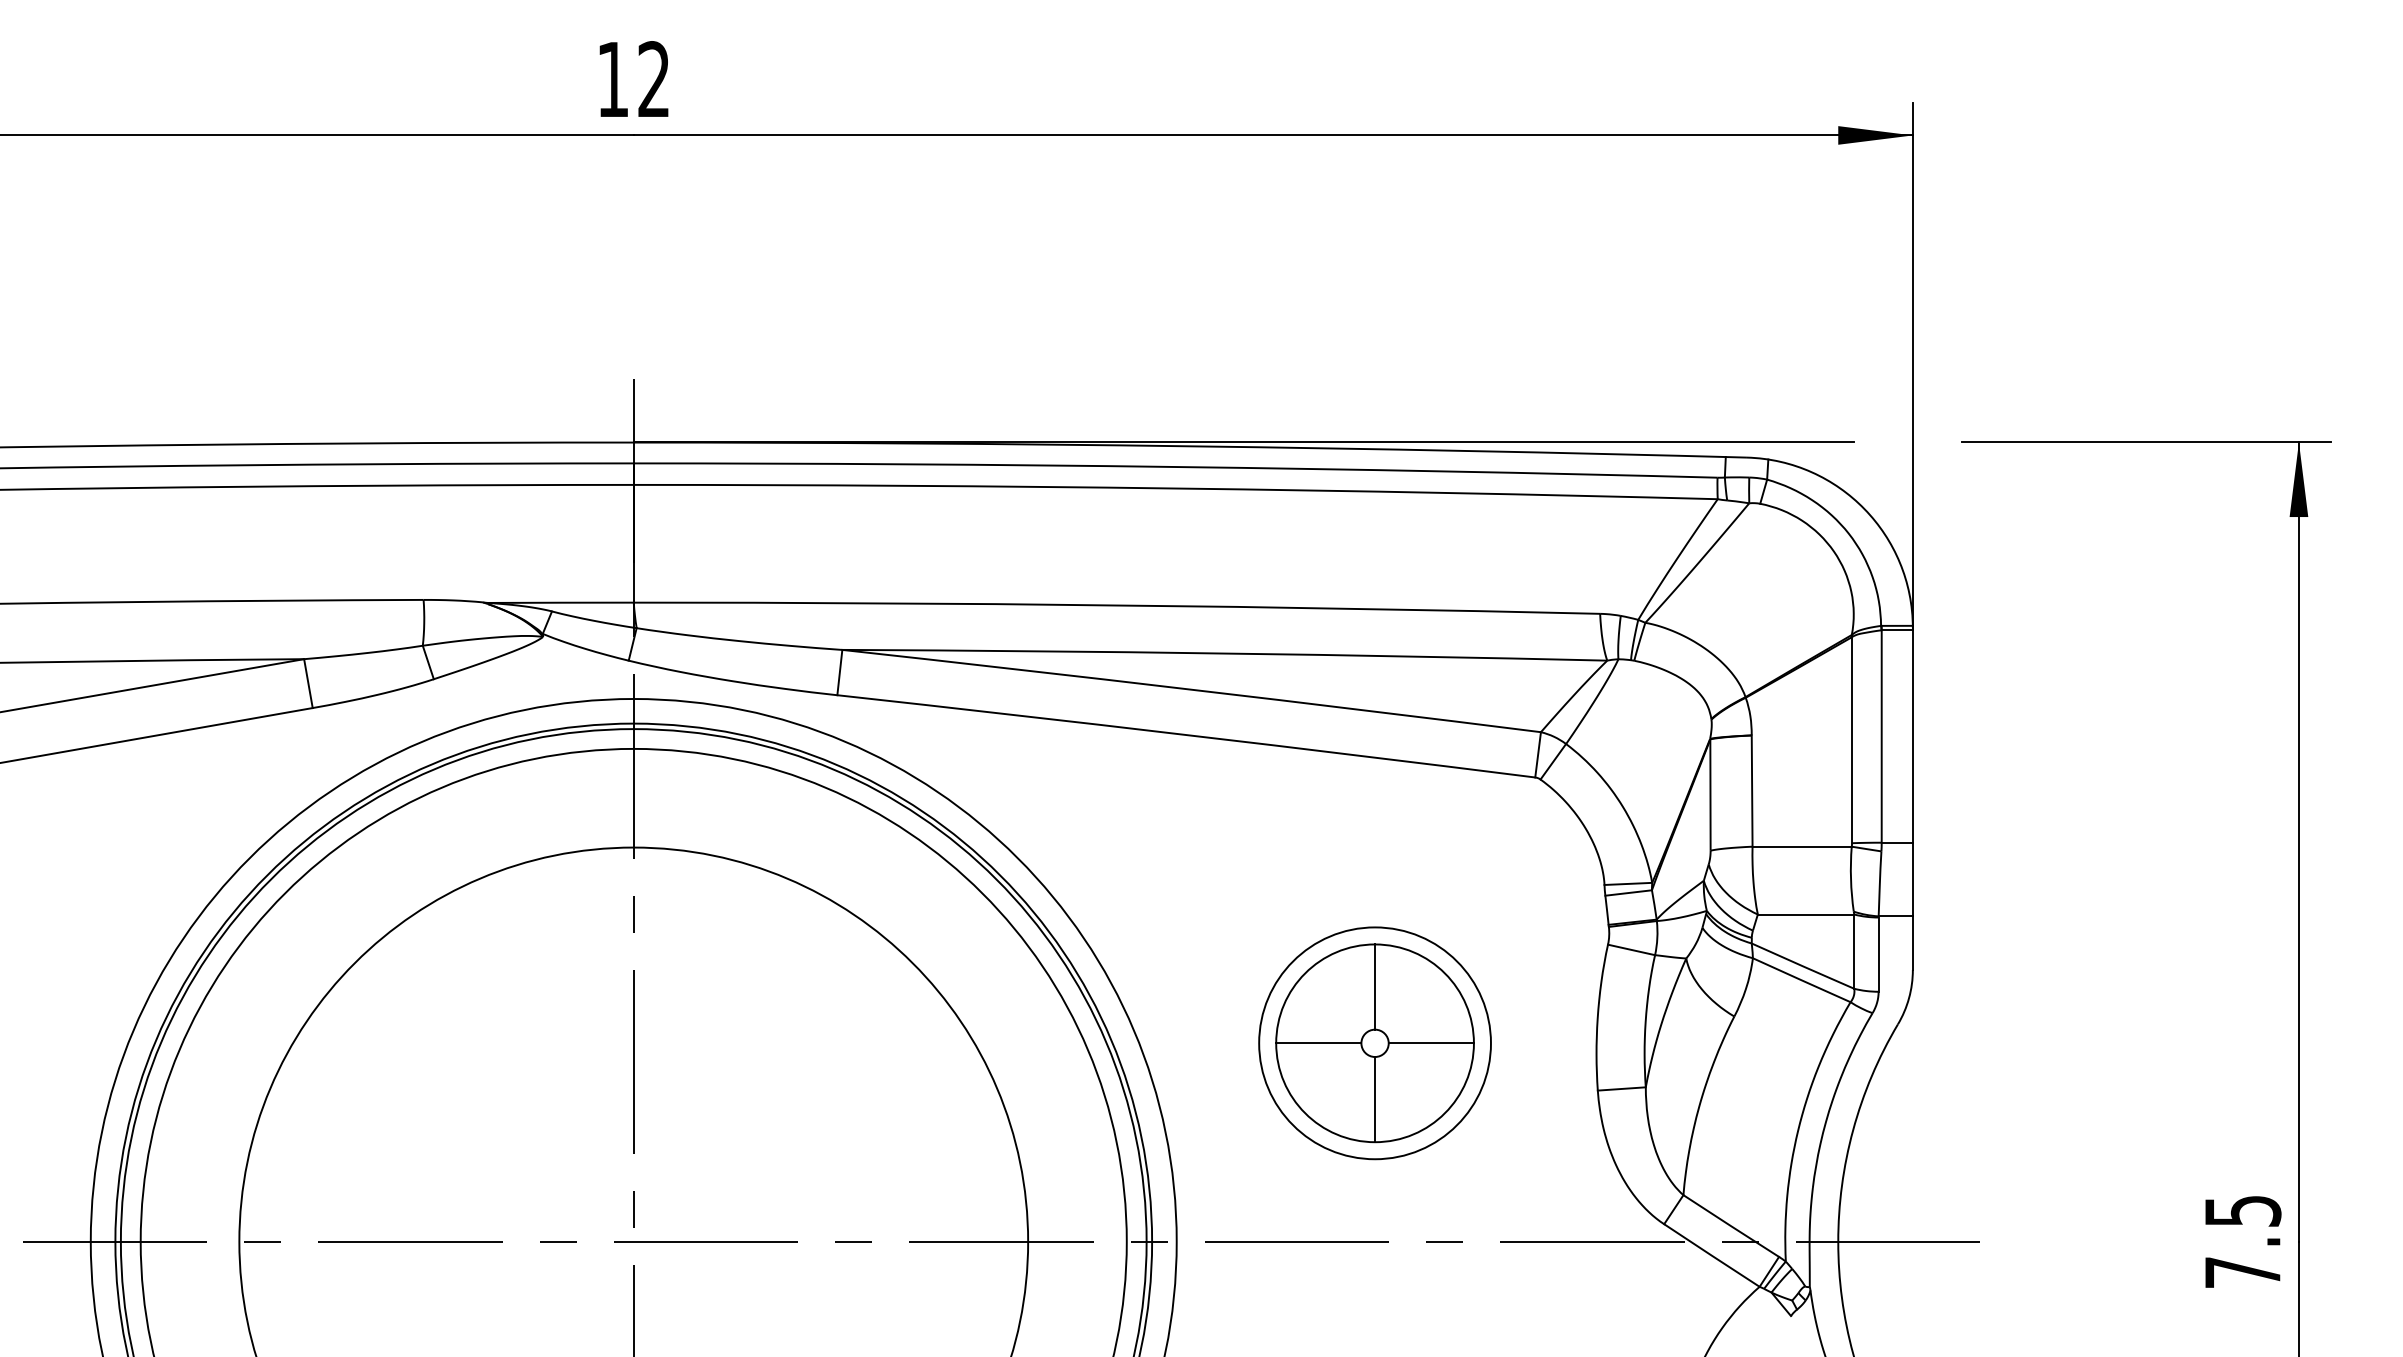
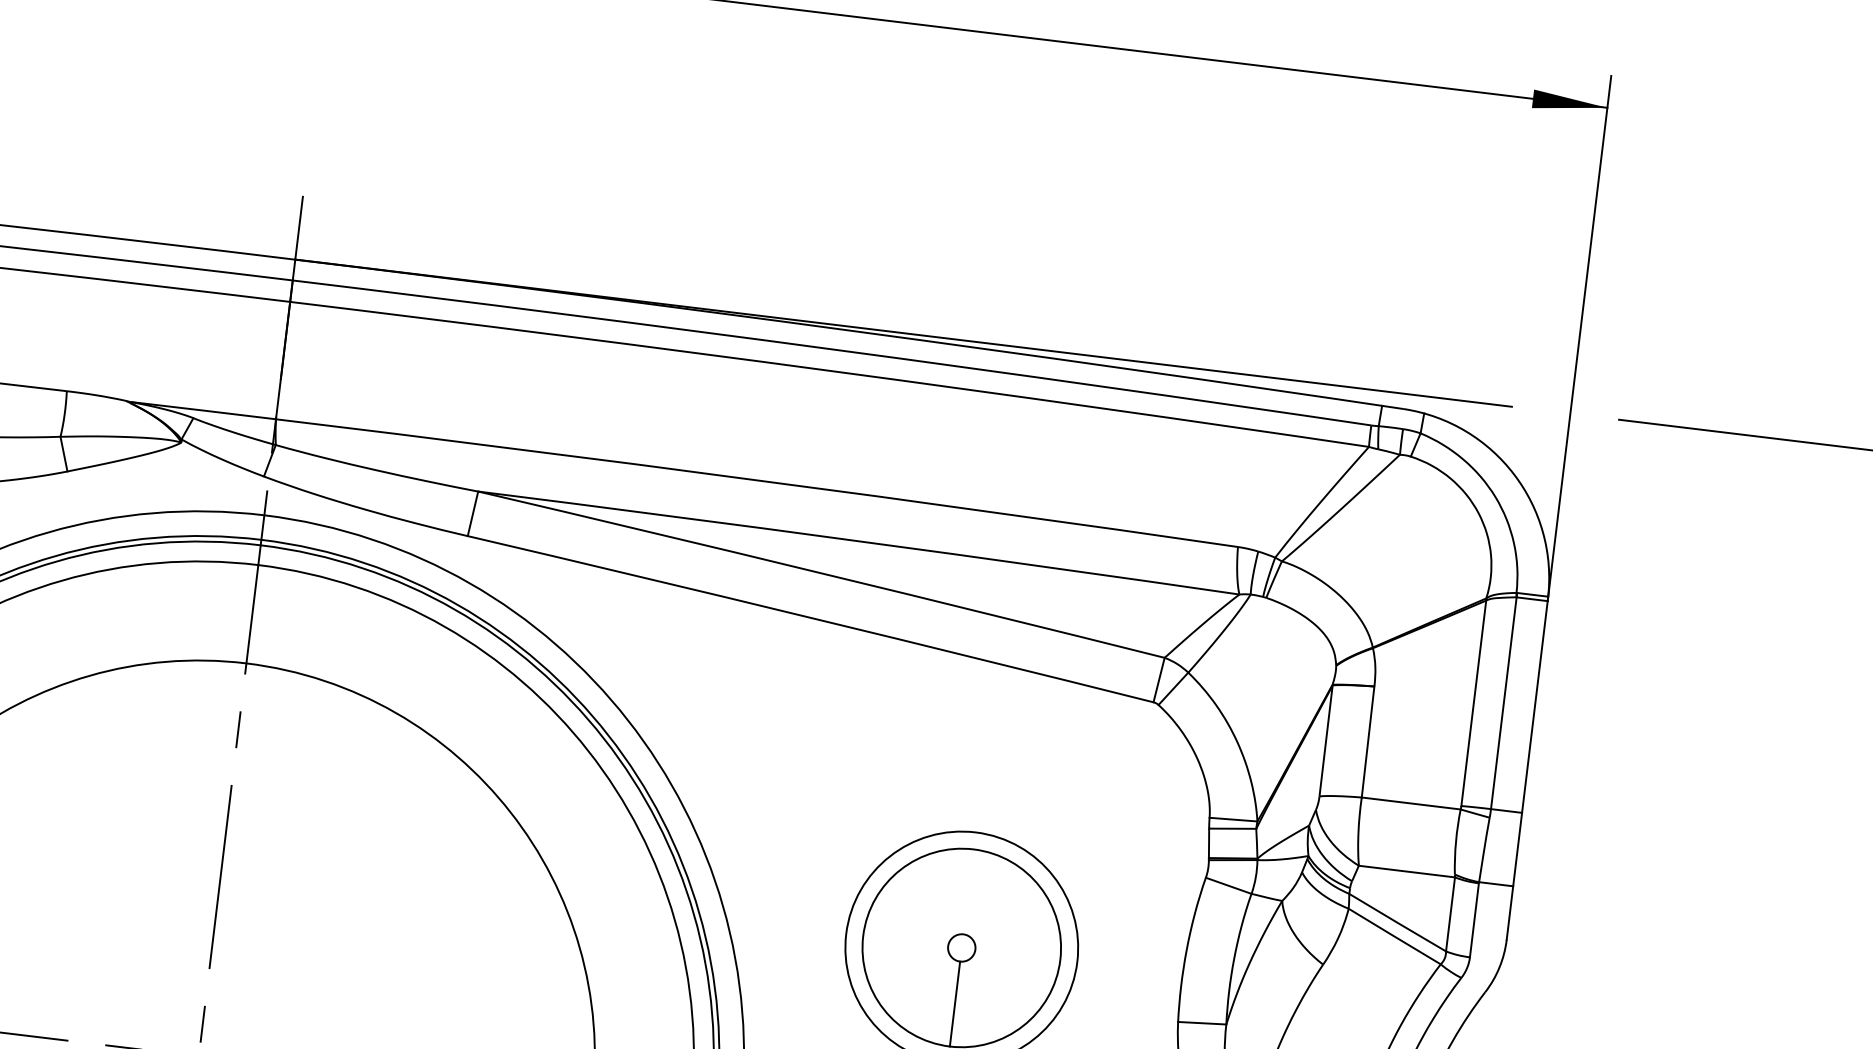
line: (1375, 986) -> (969, 891), removed
line: (1318, 1043) -> (905, 941), removed
line: (1430, 1043) -> (1017, 954), removed

